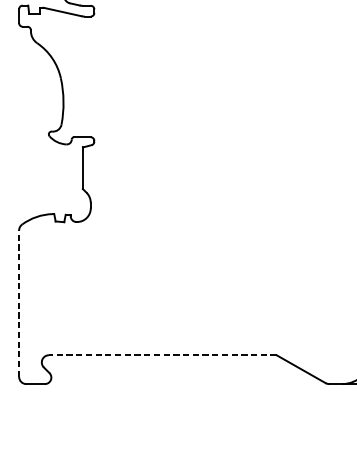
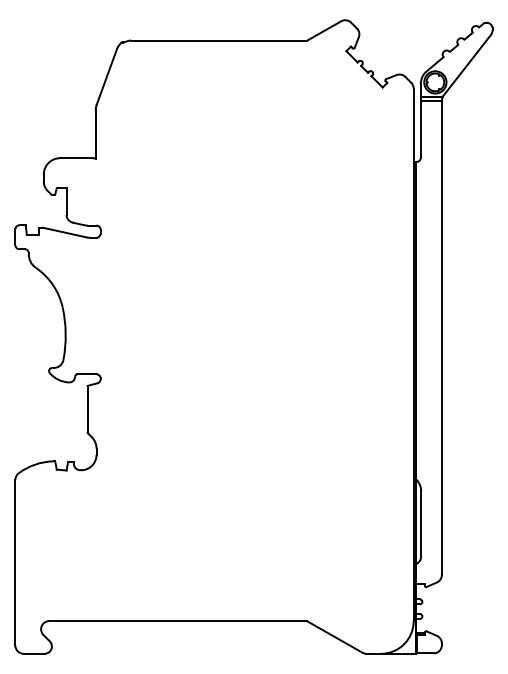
line: (19, 303) -> (15, 562), dashed -> solid
line: (163, 355) -> (178, 621), dashed -> solid

